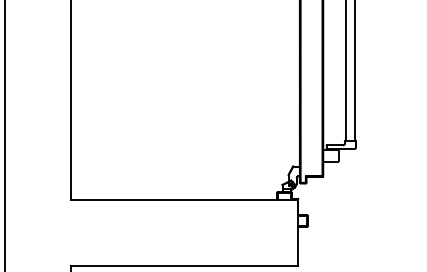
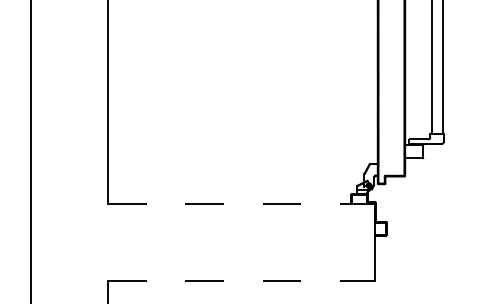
line: (184, 200) -> (241, 204), solid -> dashed
line: (184, 265) -> (241, 280), solid -> dashed

